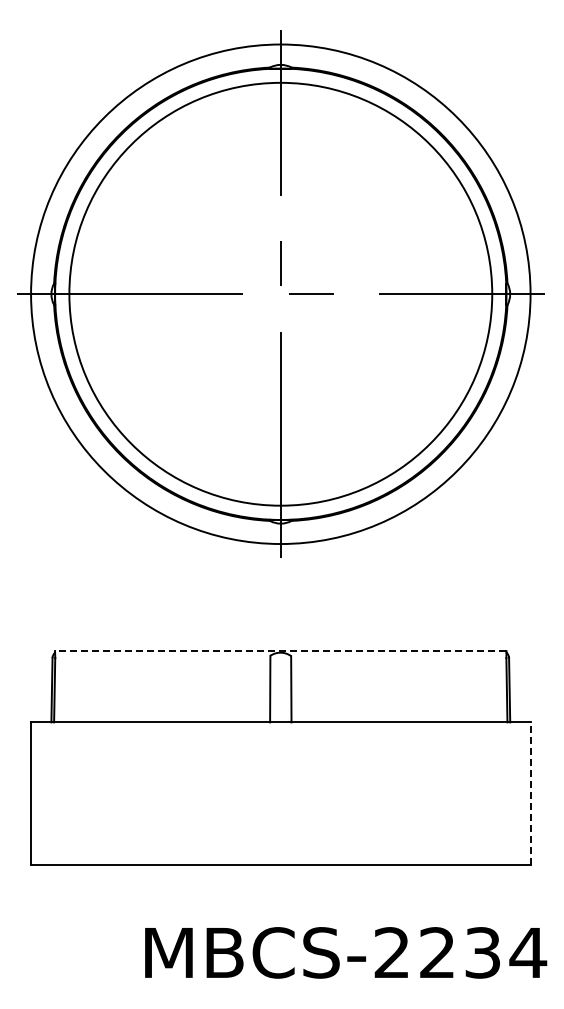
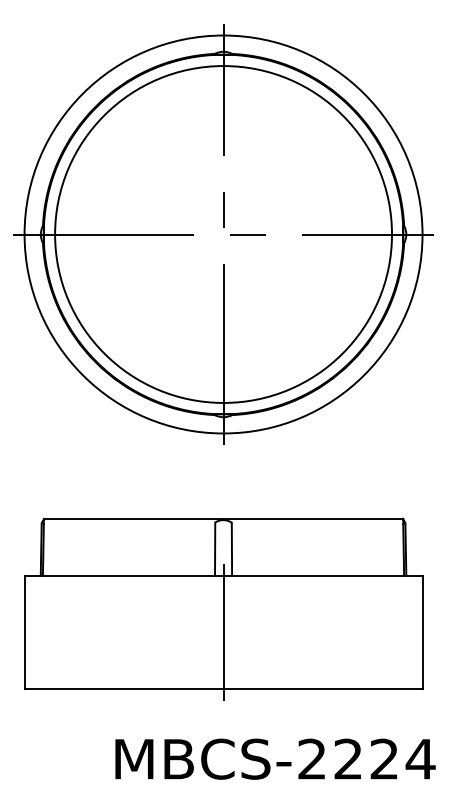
line: (280, 651) -> (223, 519), dashed -> solid
line: (280, 793) -> (223, 632), added
line: (530, 793) -> (422, 632), dashed -> solid
text: (482, 952) -> (384, 758), MBCS-2234 -> MBCS-2224

